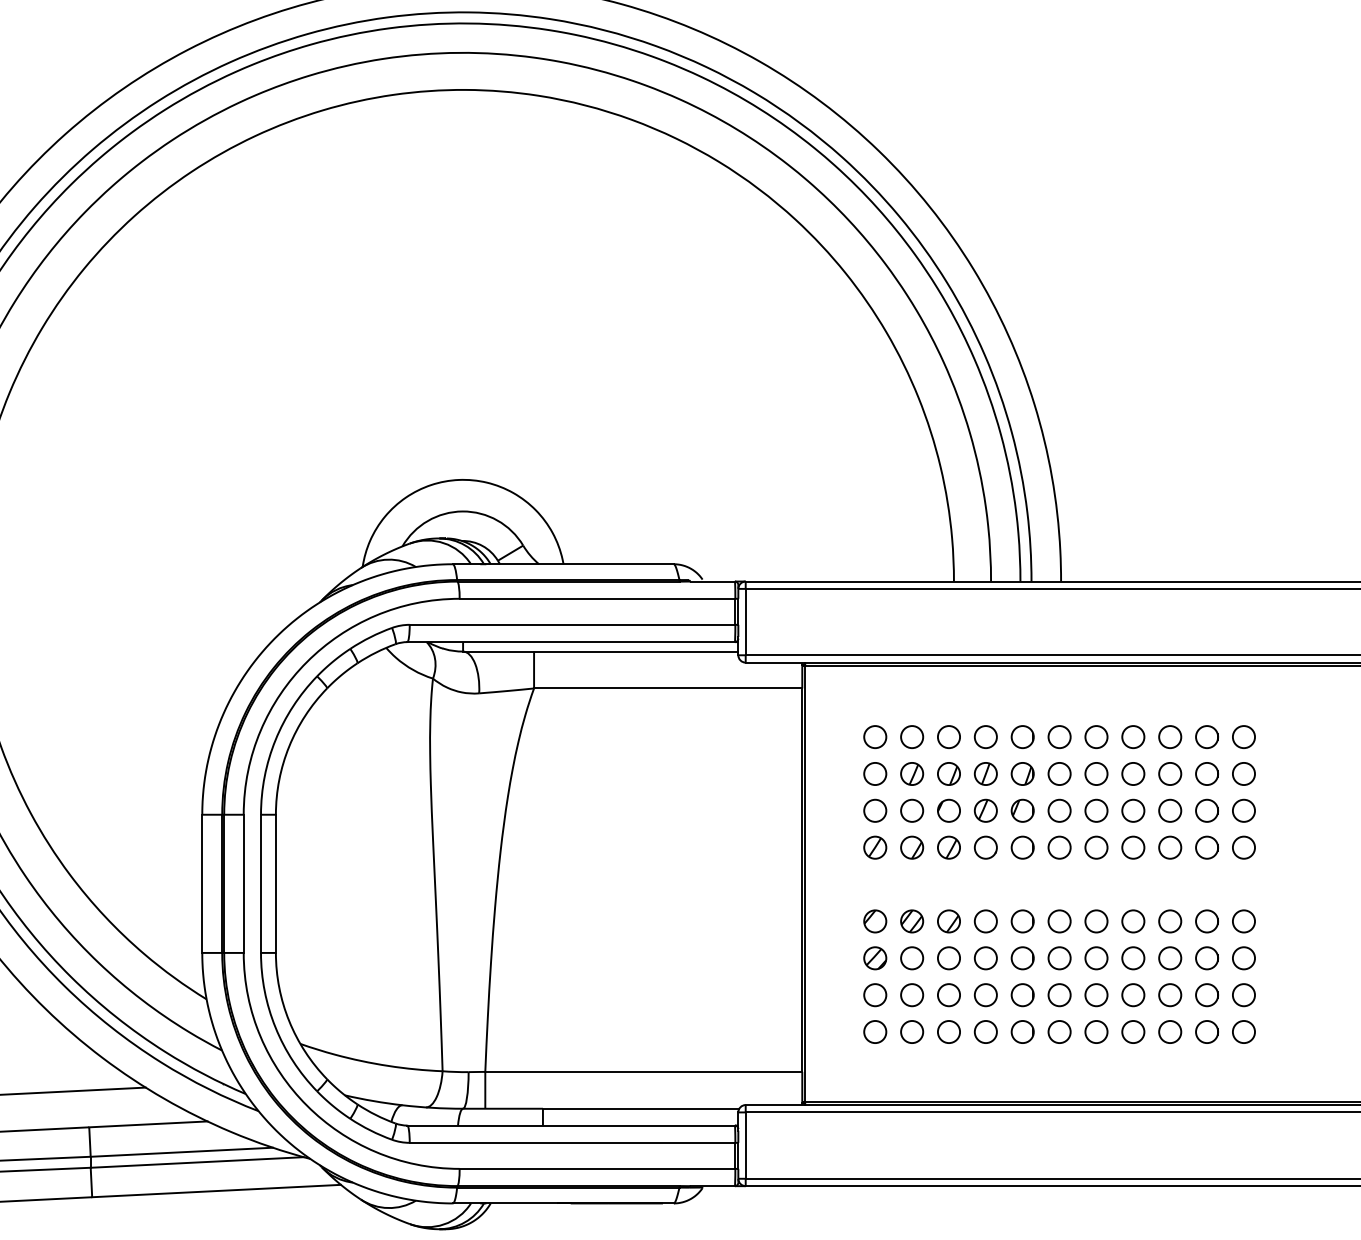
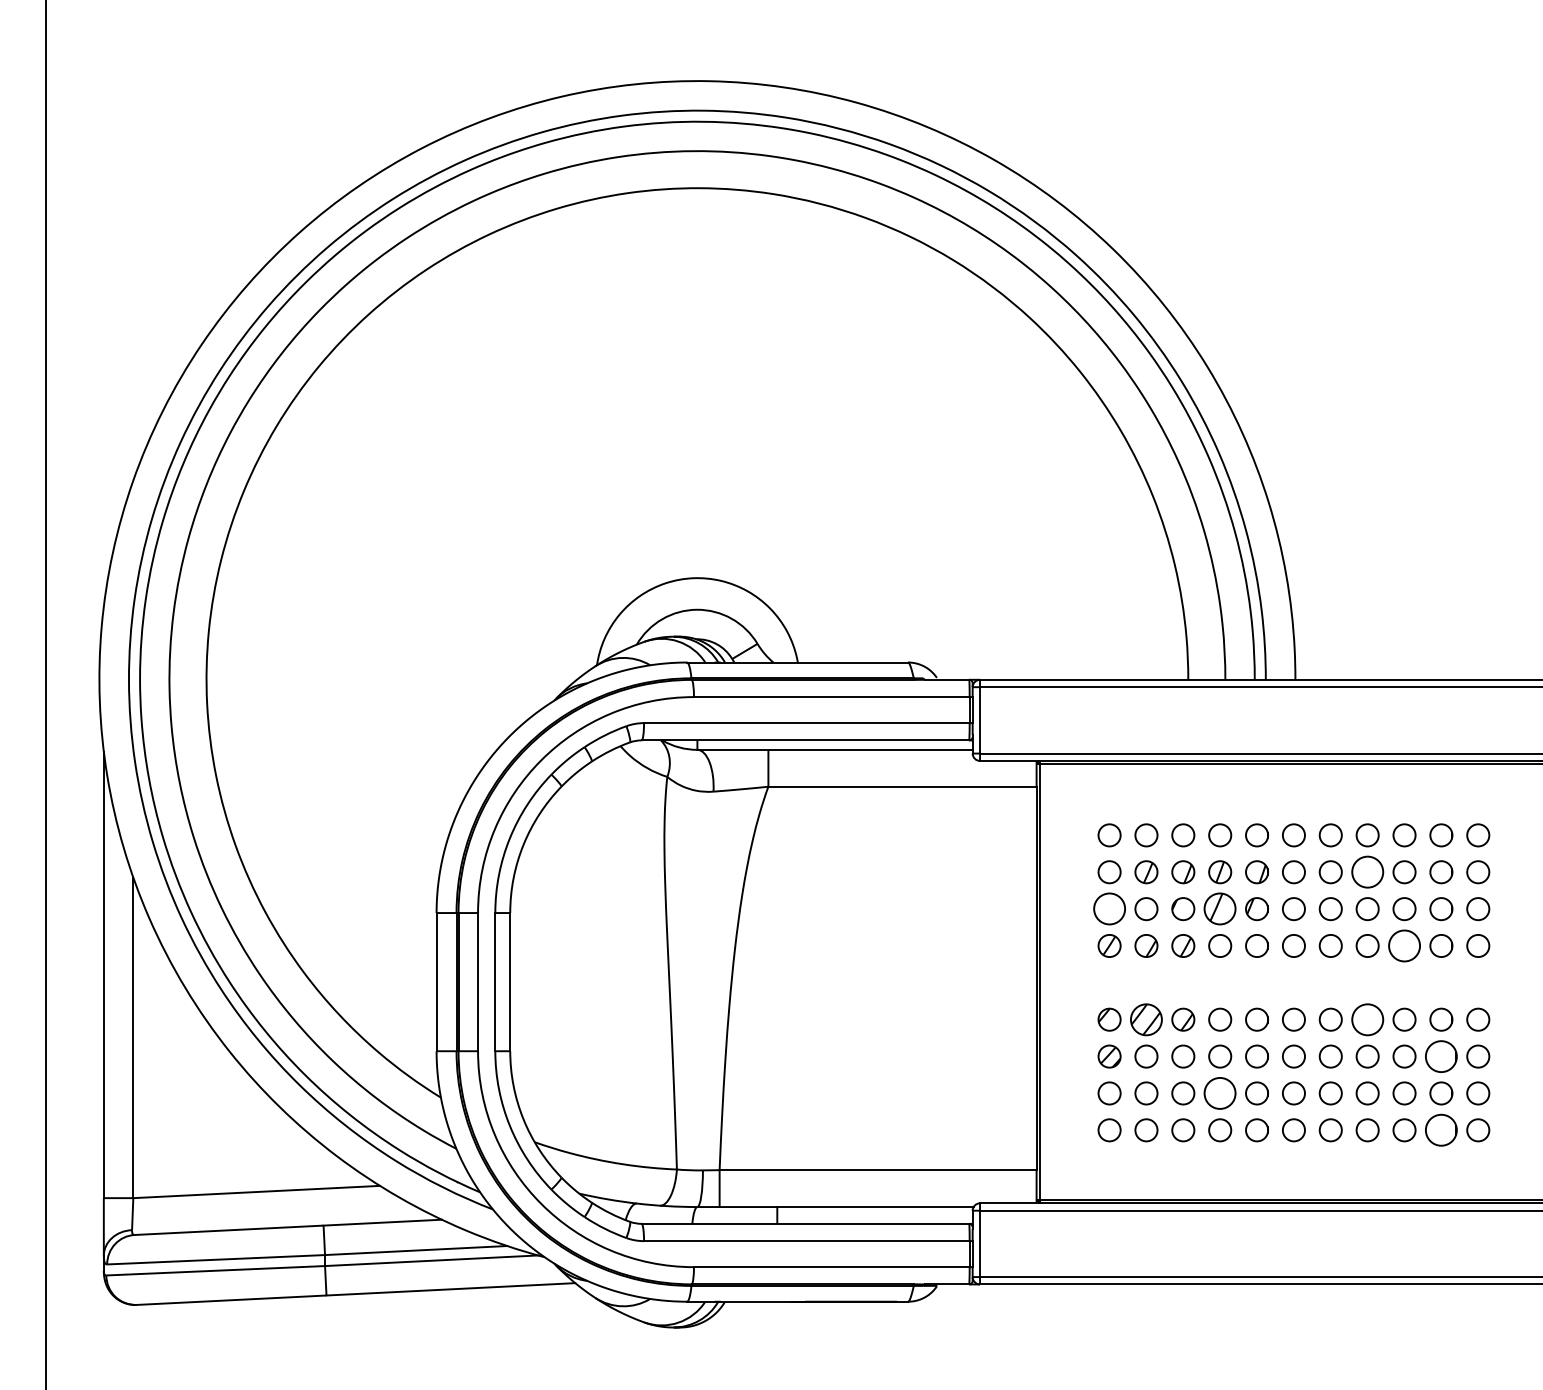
circle: (1133, 774) -> (1367, 872), size x1.4
circle: (875, 811) -> (1109, 909), size x1.4
part: (986, 811) -> (1220, 909), size x1.4
circle: (1170, 847) -> (1404, 945), size x1.4
part: (912, 921) -> (1146, 1019), size x1.4
circle: (1133, 921) -> (1367, 1019), size x1.4
circle: (1207, 958) -> (1441, 1056), size x1.4
circle: (986, 995) -> (1220, 1093), size x1.4
circle: (1207, 1032) -> (1441, 1130), size x1.4

